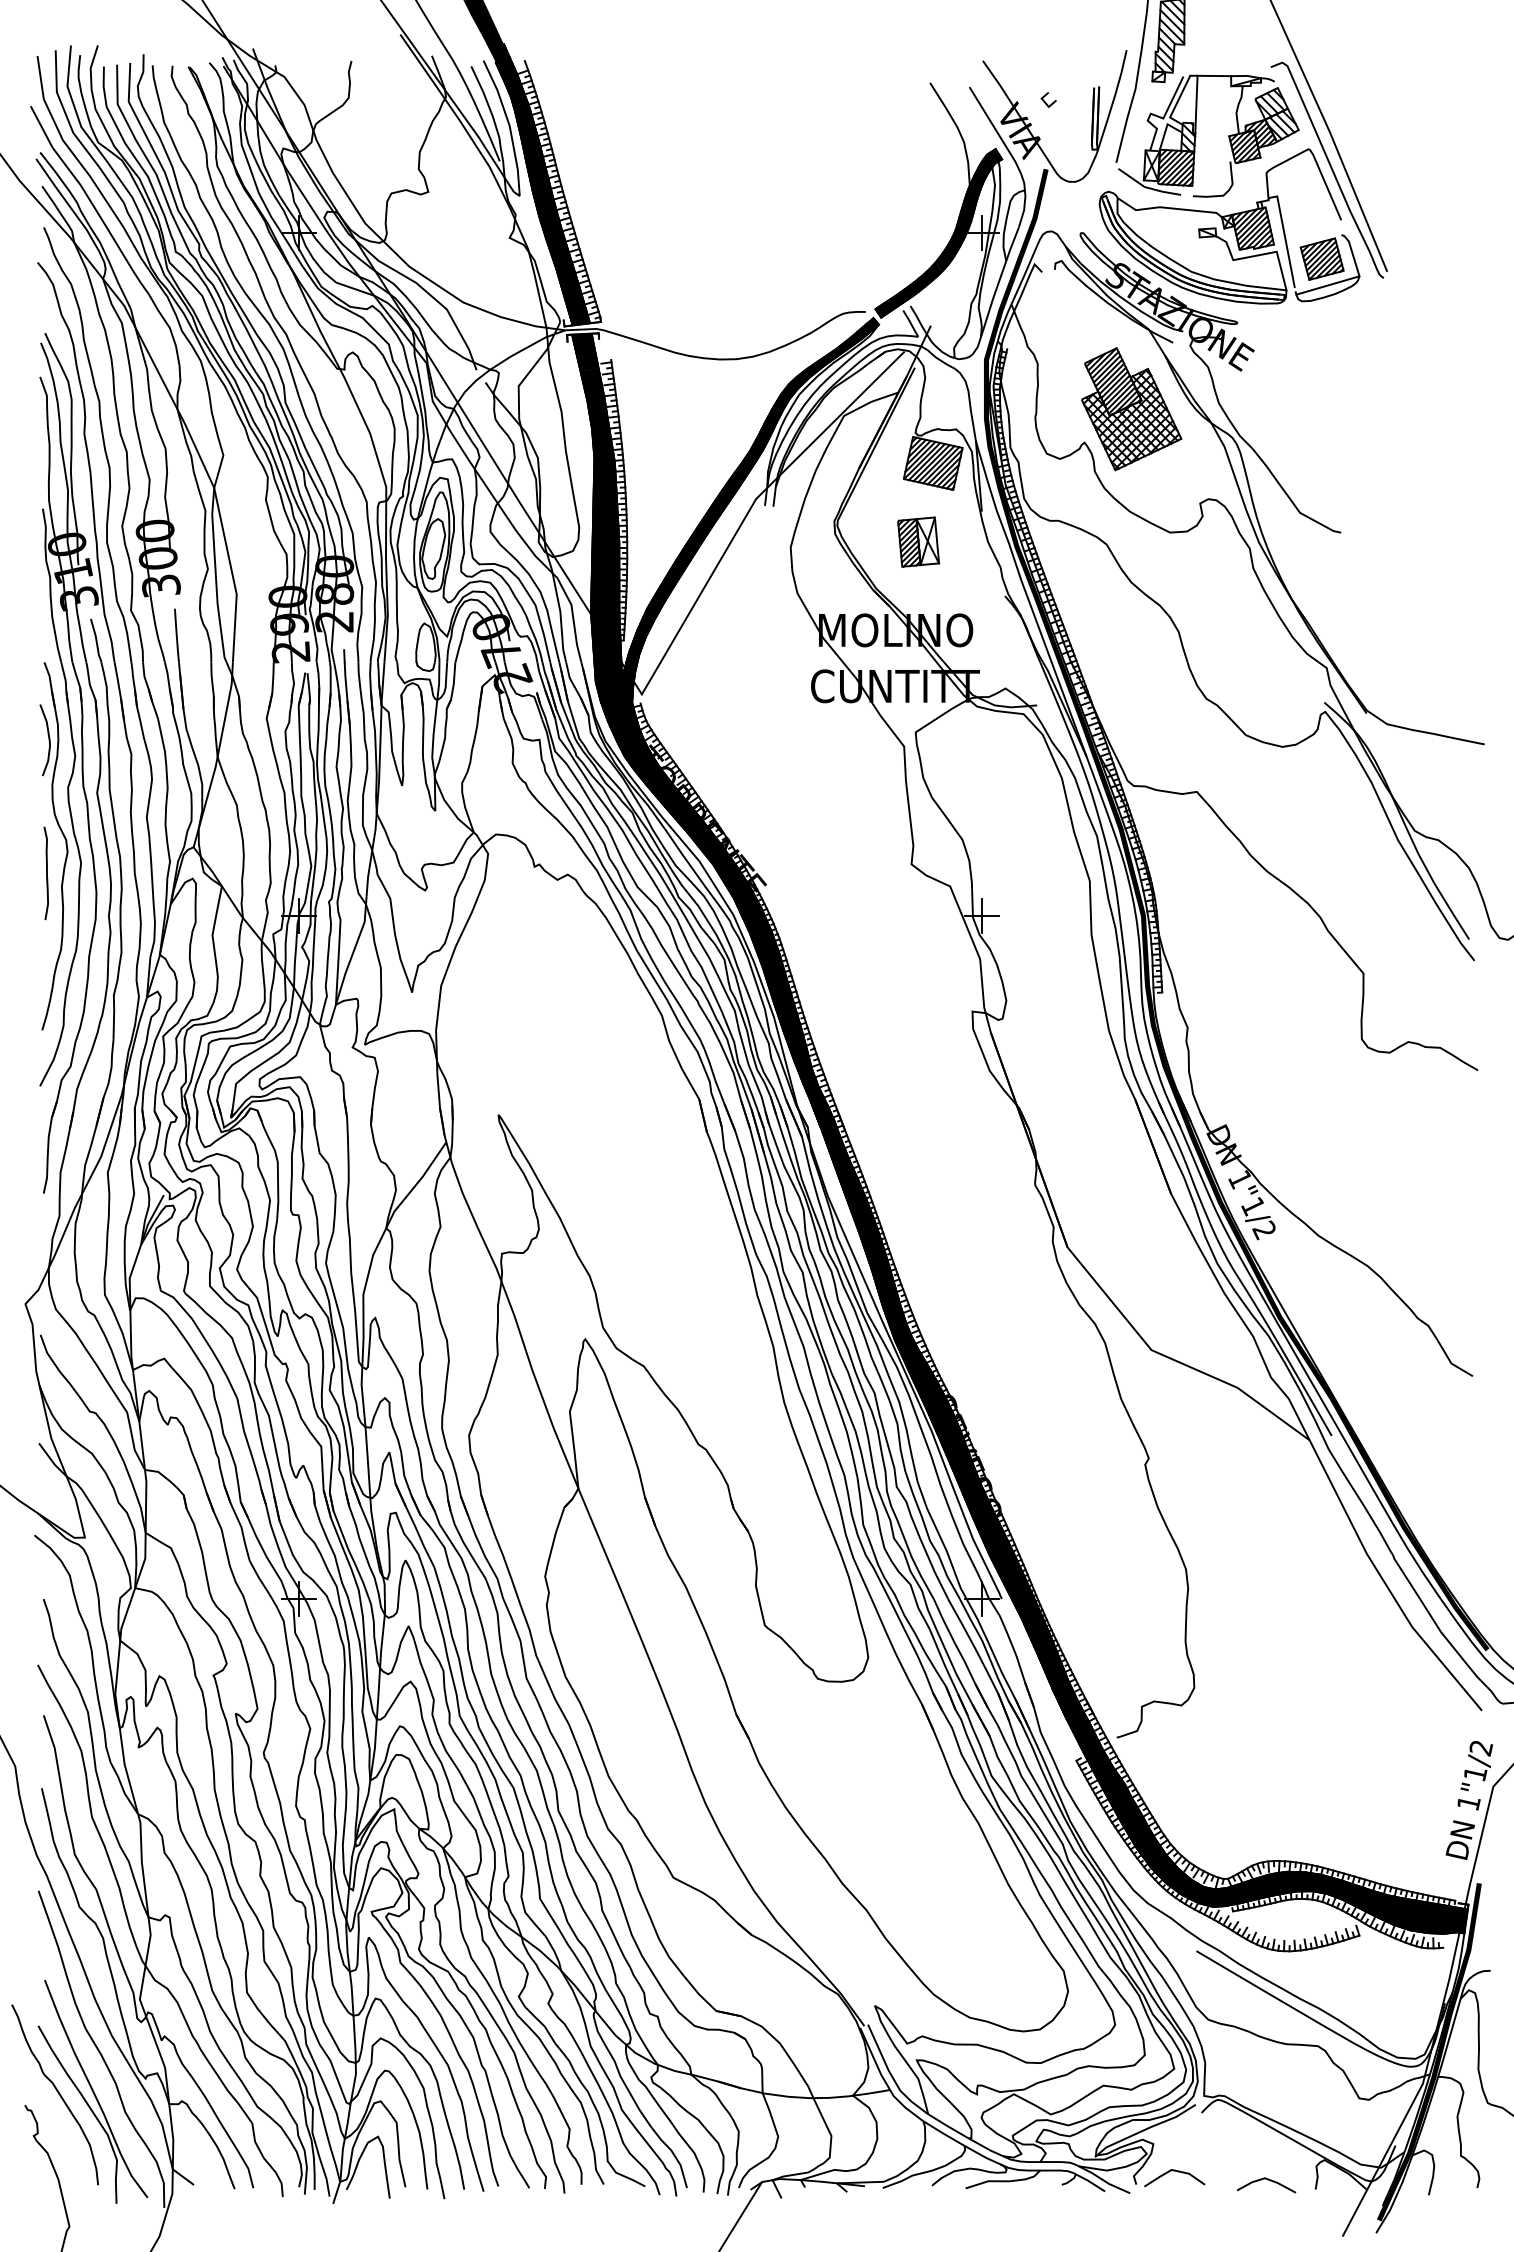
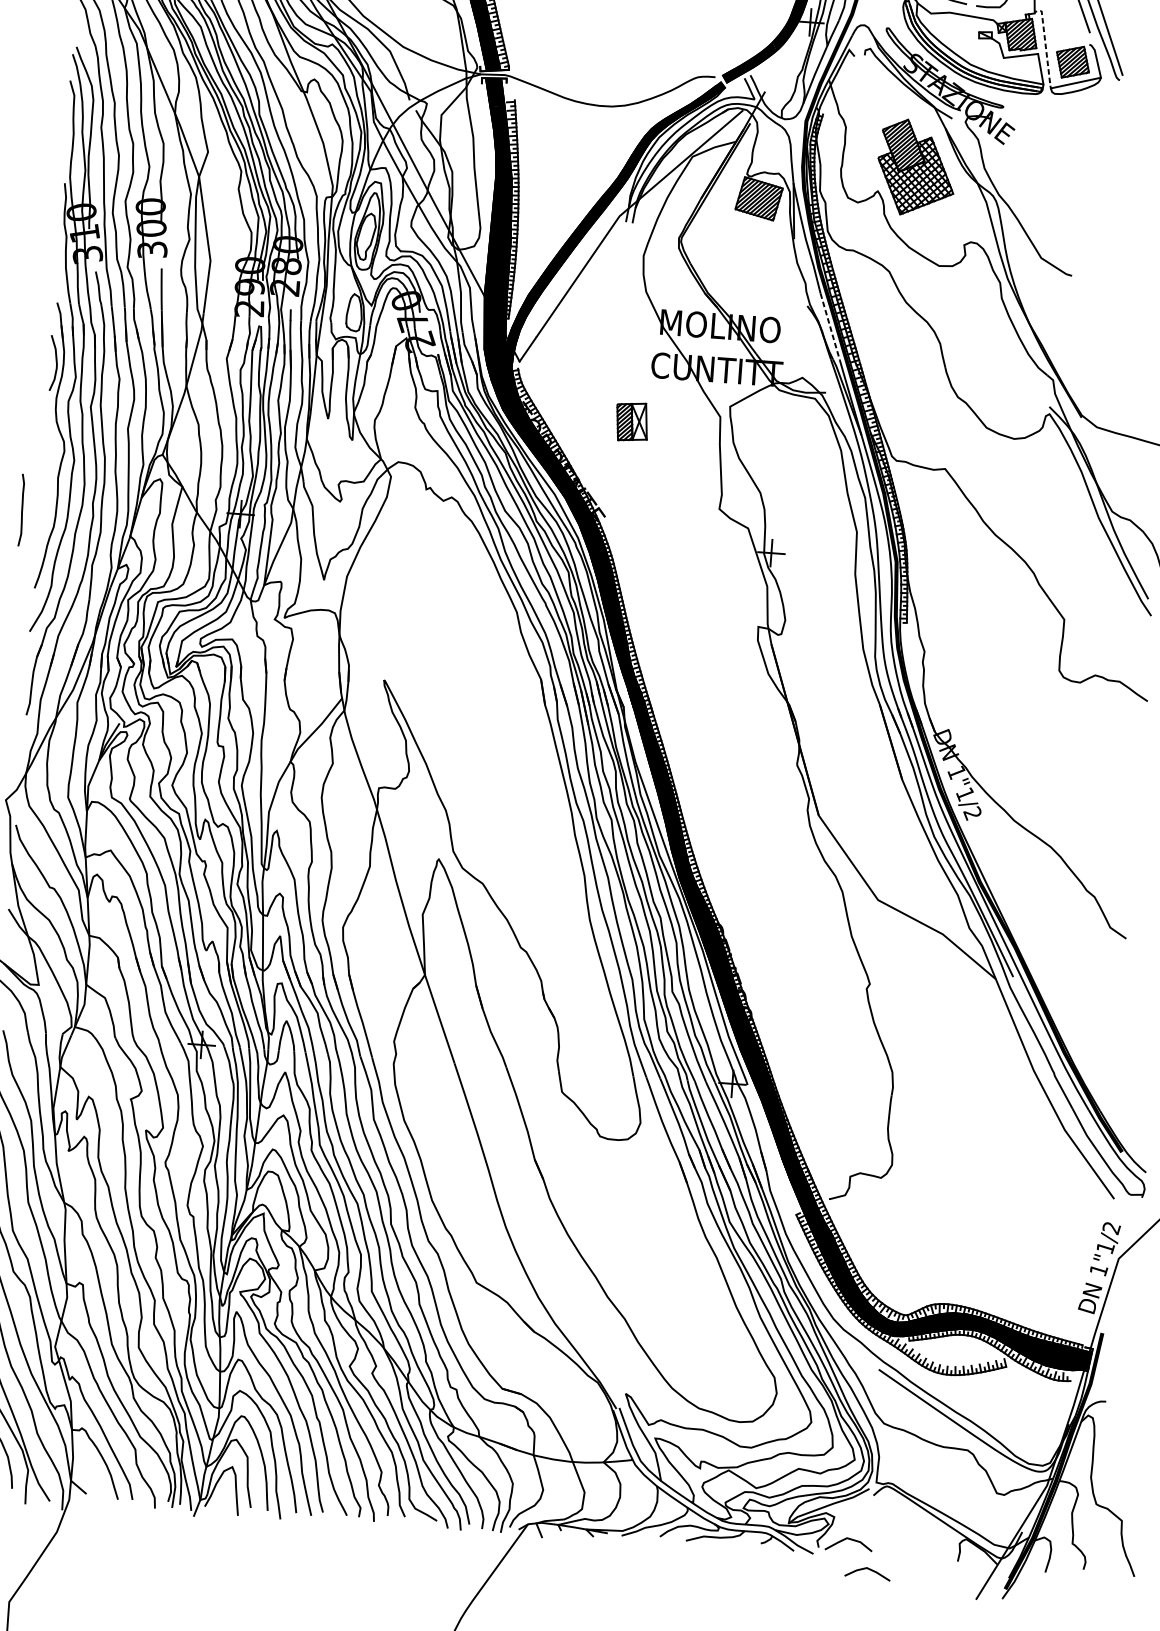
line: (1285, 237) -> (1045, 43), solid -> dashed
part: (918, 541) -> (632, 421), moved
line: (1036, 621) -> (830, 327), solid -> dashed
curve: (46, 873) -> (21, 510), moved
line: (1267, 2180) -> (868, 1569), moved

